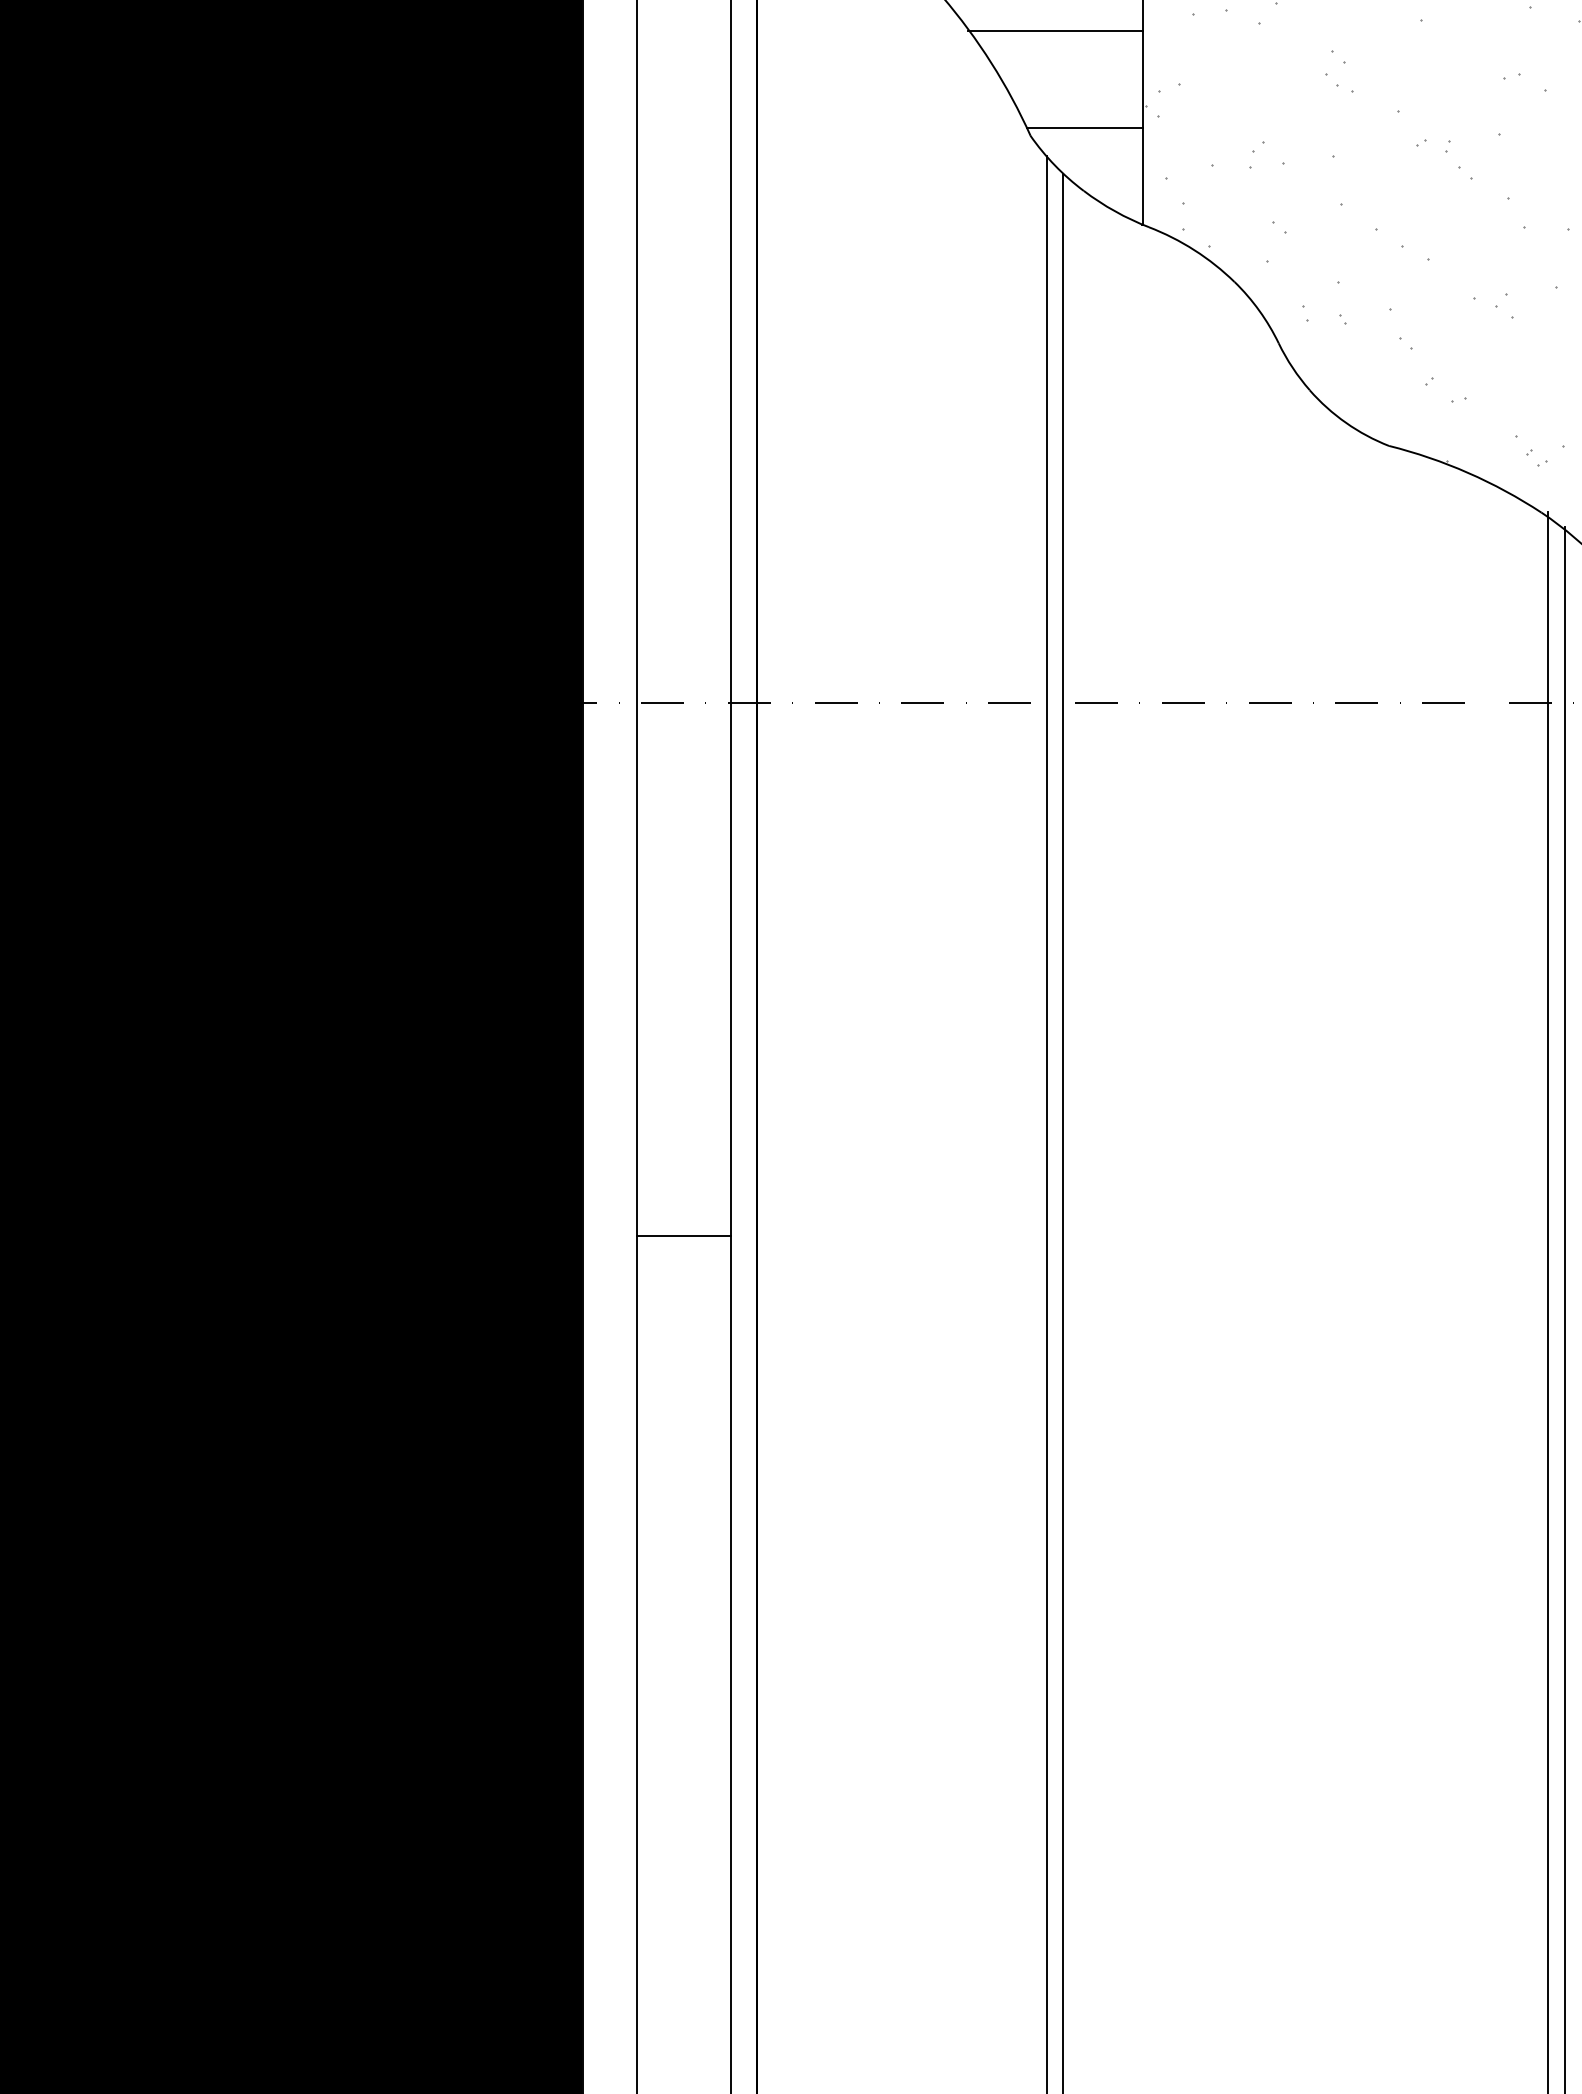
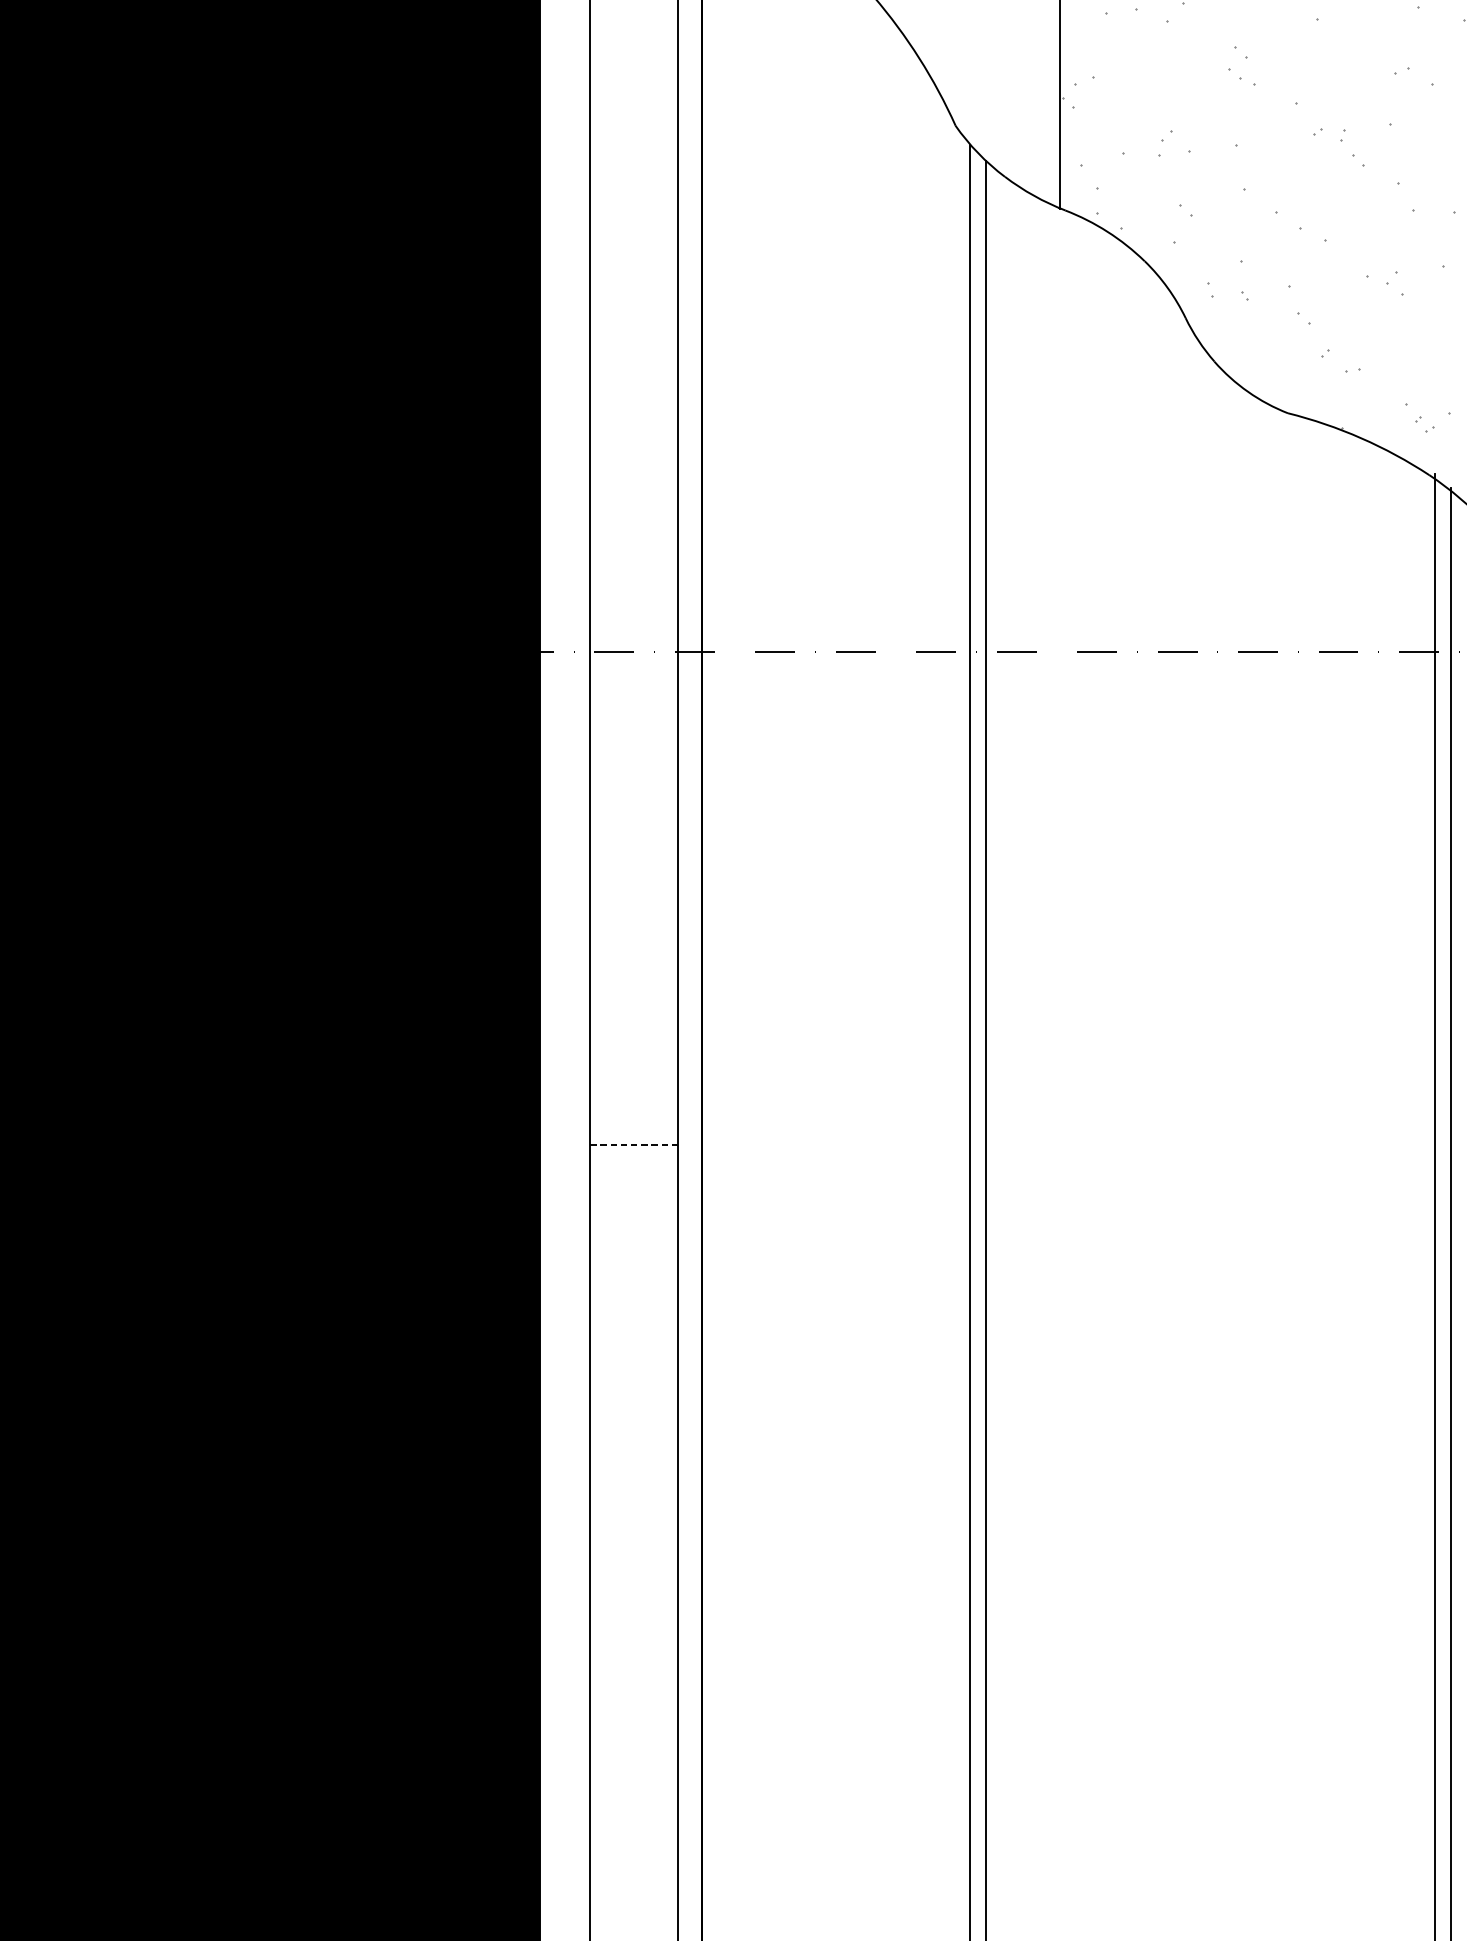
line: (1055, 31) -> (978, 29), removed
line: (1084, 127) -> (1005, 118), removed
line: (683, 1235) -> (633, 1145), solid -> dashed

